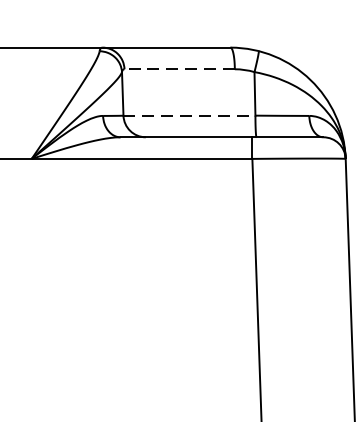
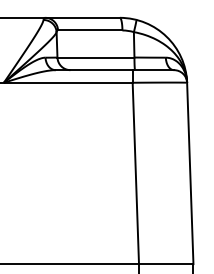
line: (178, 69) -> (89, 30), dashed -> solid
line: (190, 115) -> (96, 57), dashed -> solid

